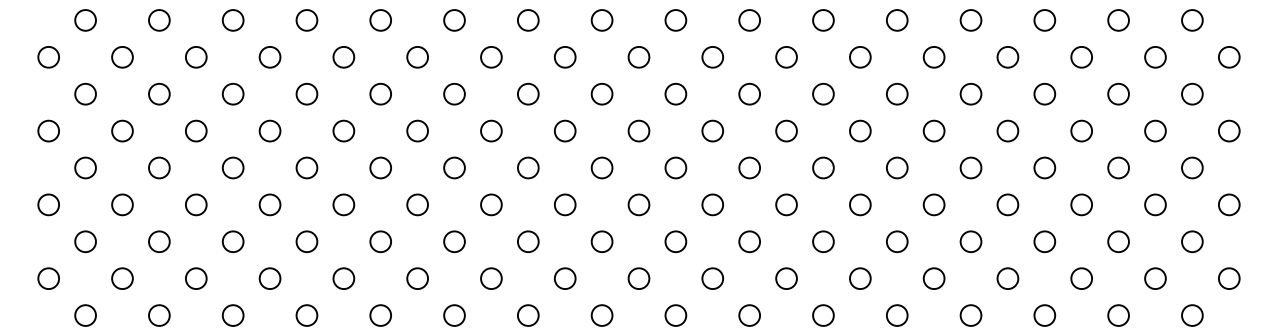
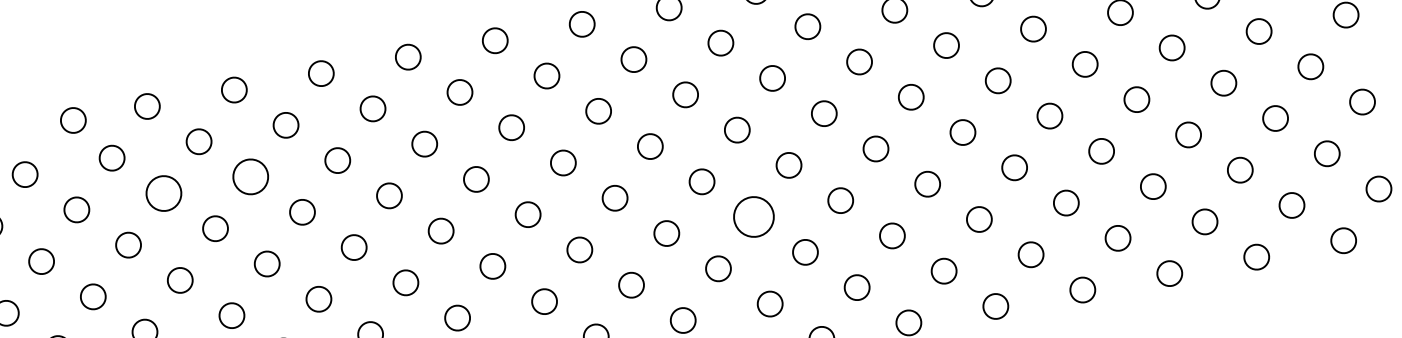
circle: (159, 20) -> (73, 120), moved
circle: (232, 93) -> (162, 192), size x1.4
circle: (306, 94) -> (250, 177), size x1.4
circle: (712, 204) -> (753, 216), size x1.6

